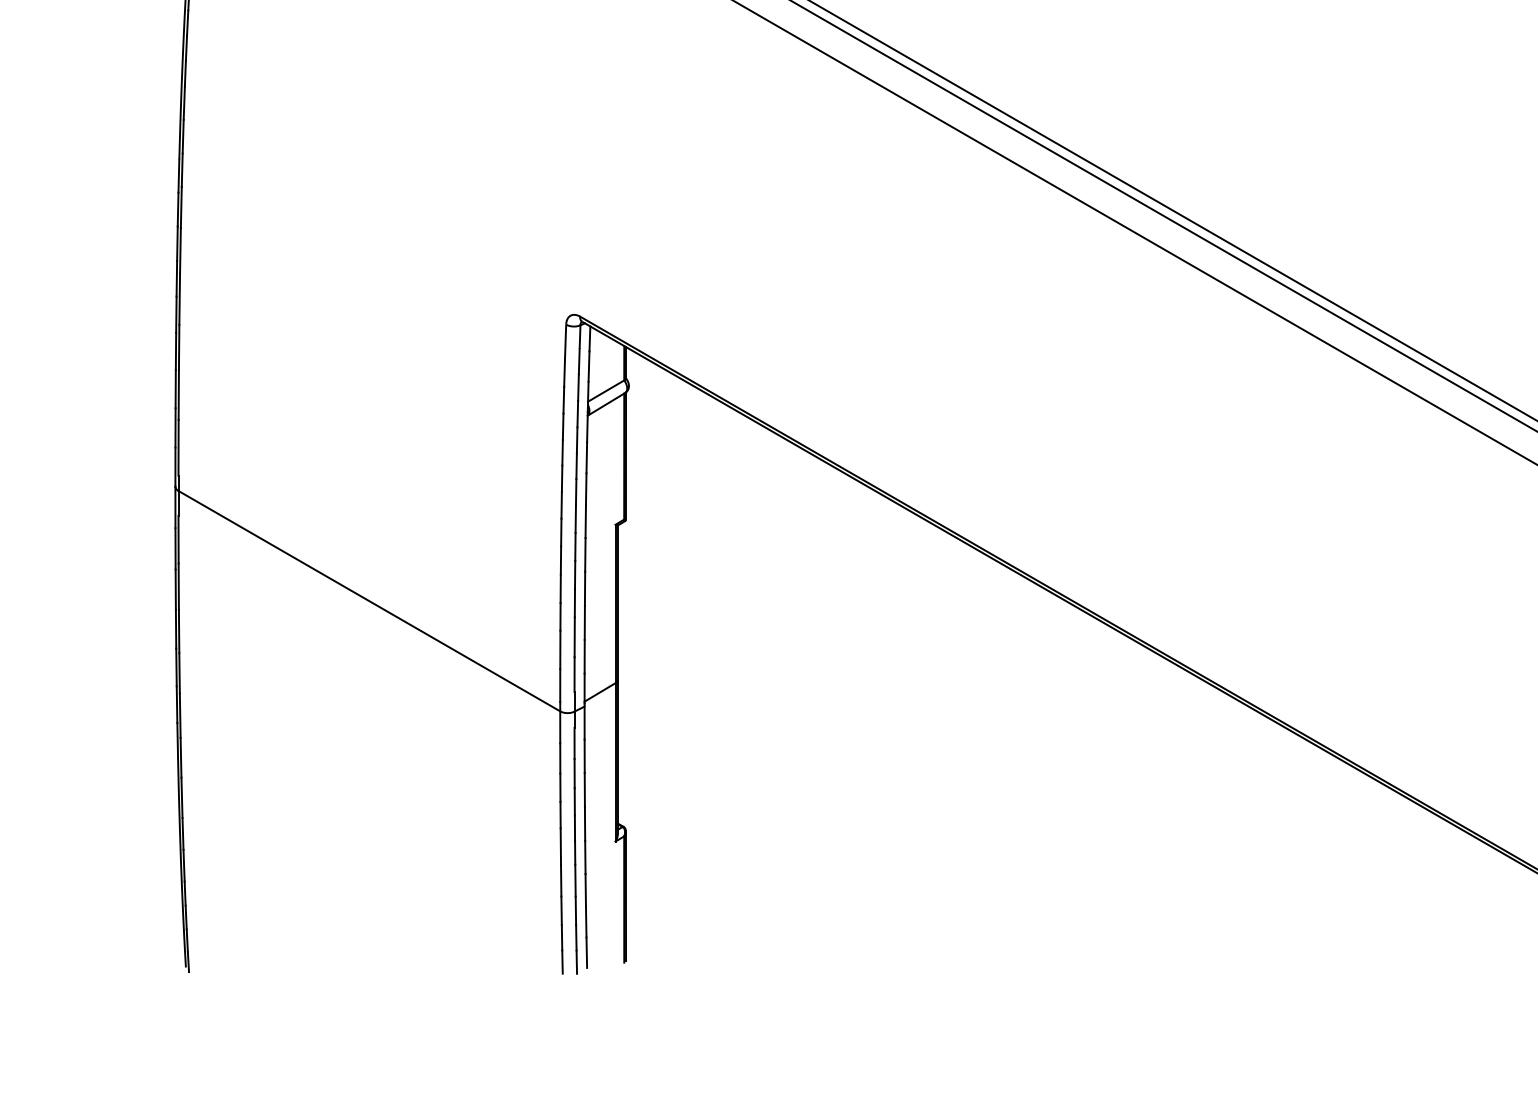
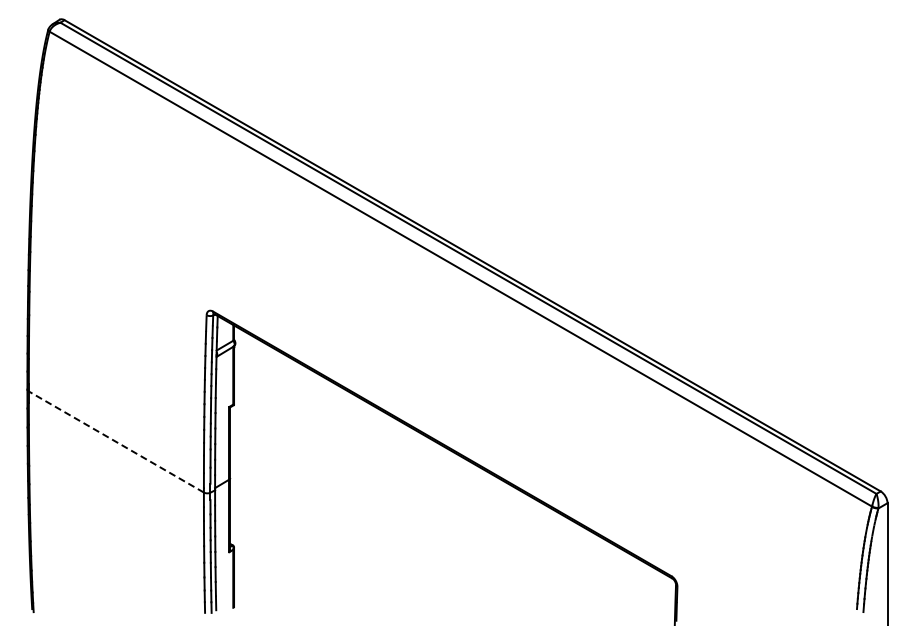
line: (367, 600) -> (115, 441), solid -> dashed

